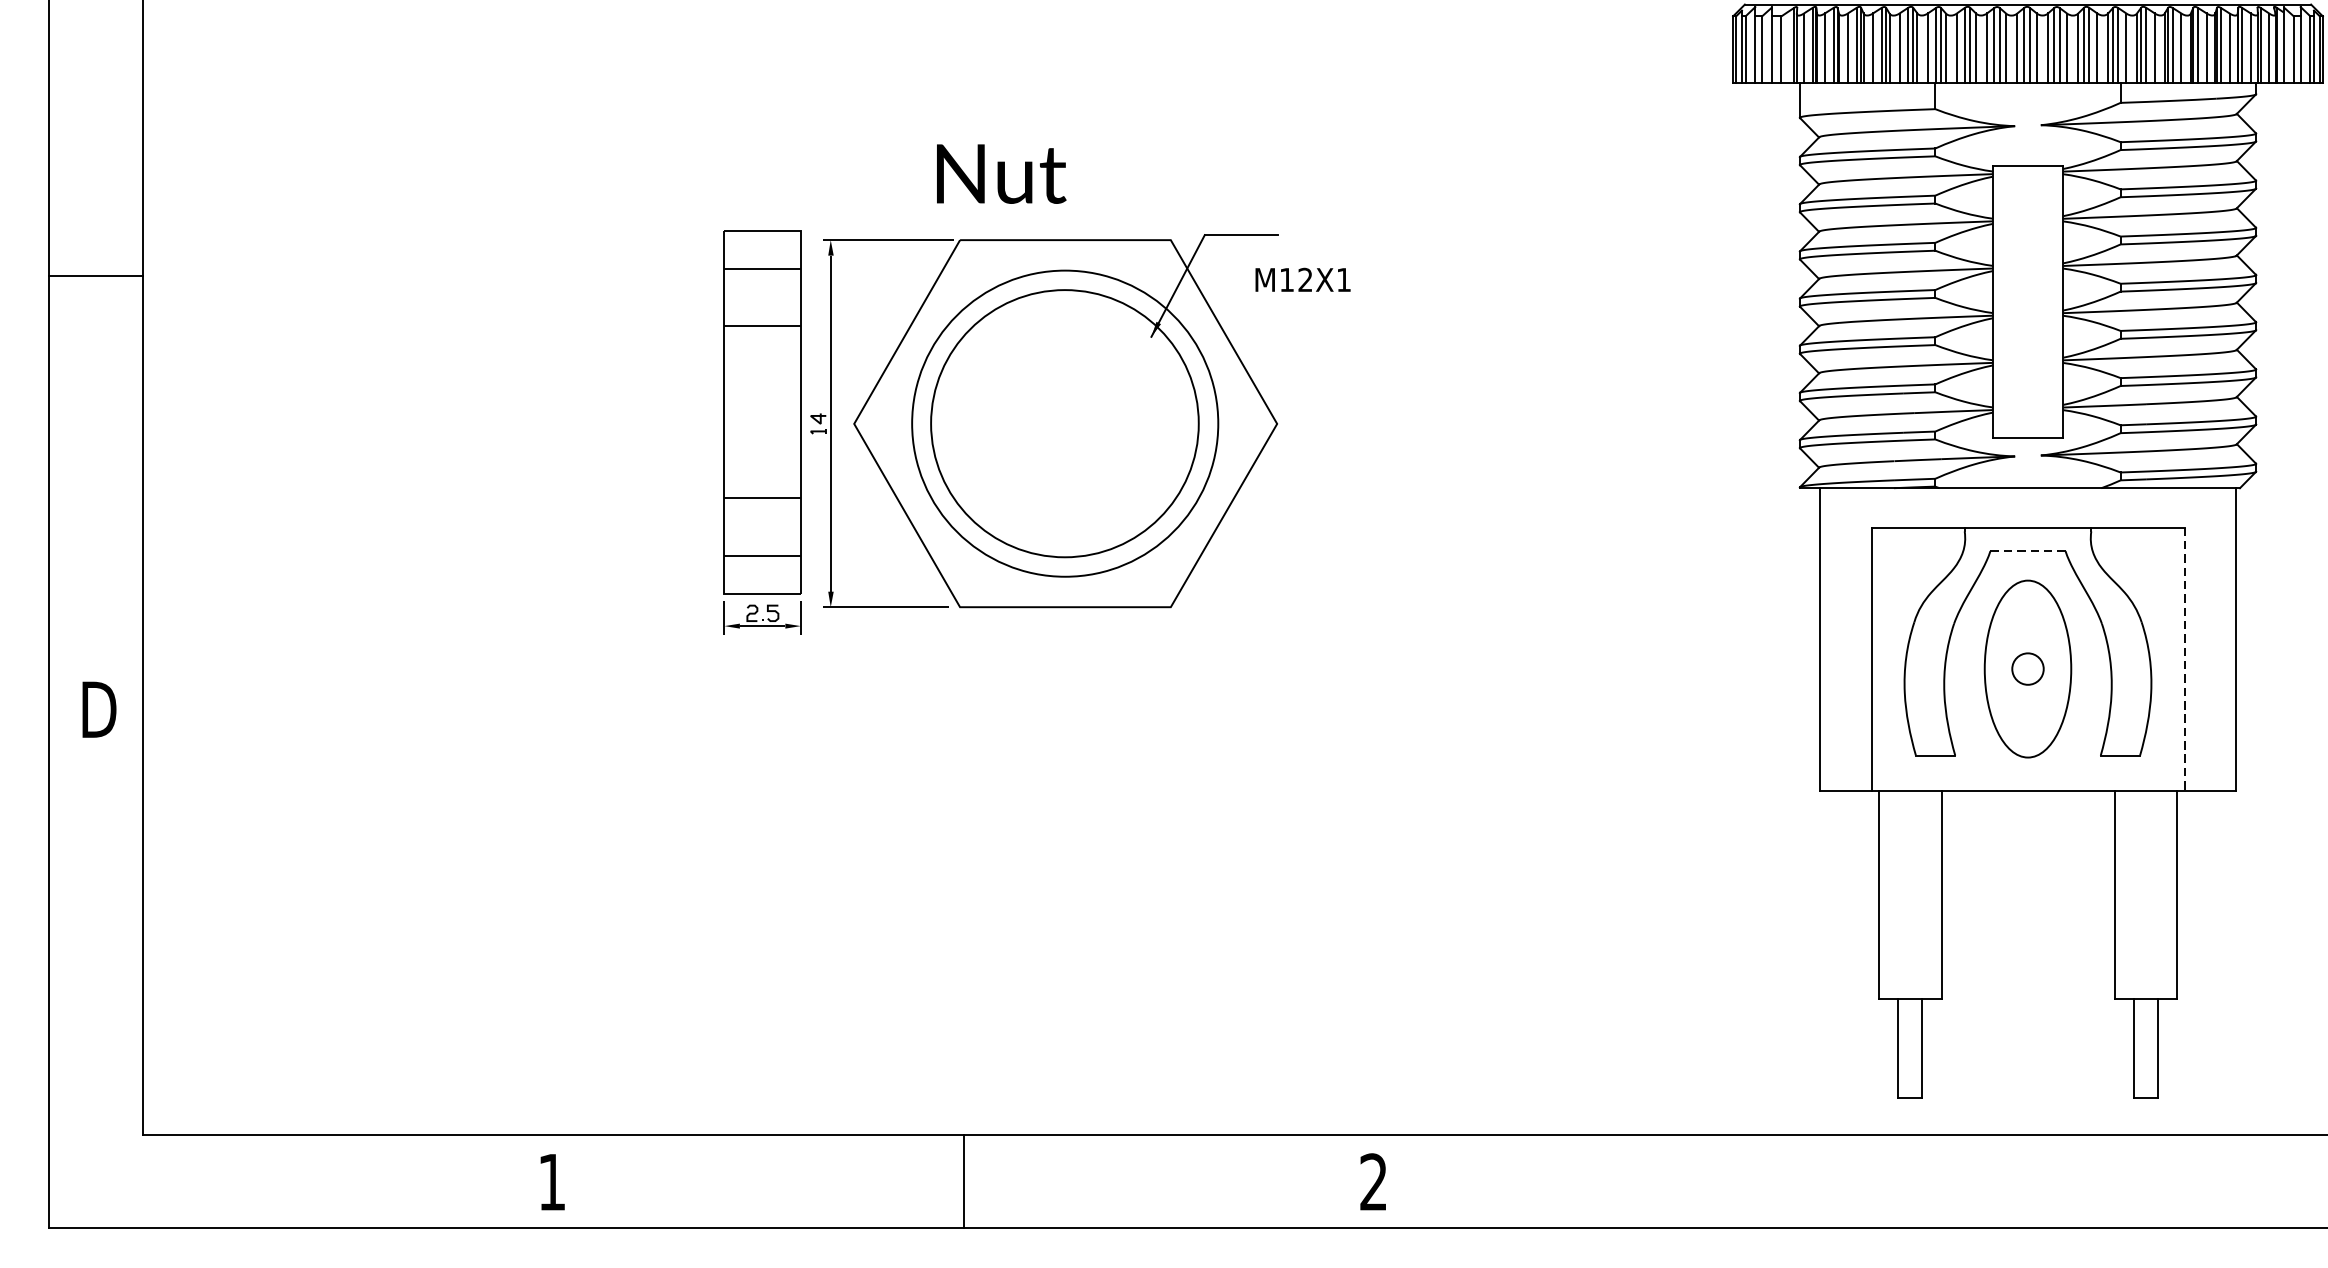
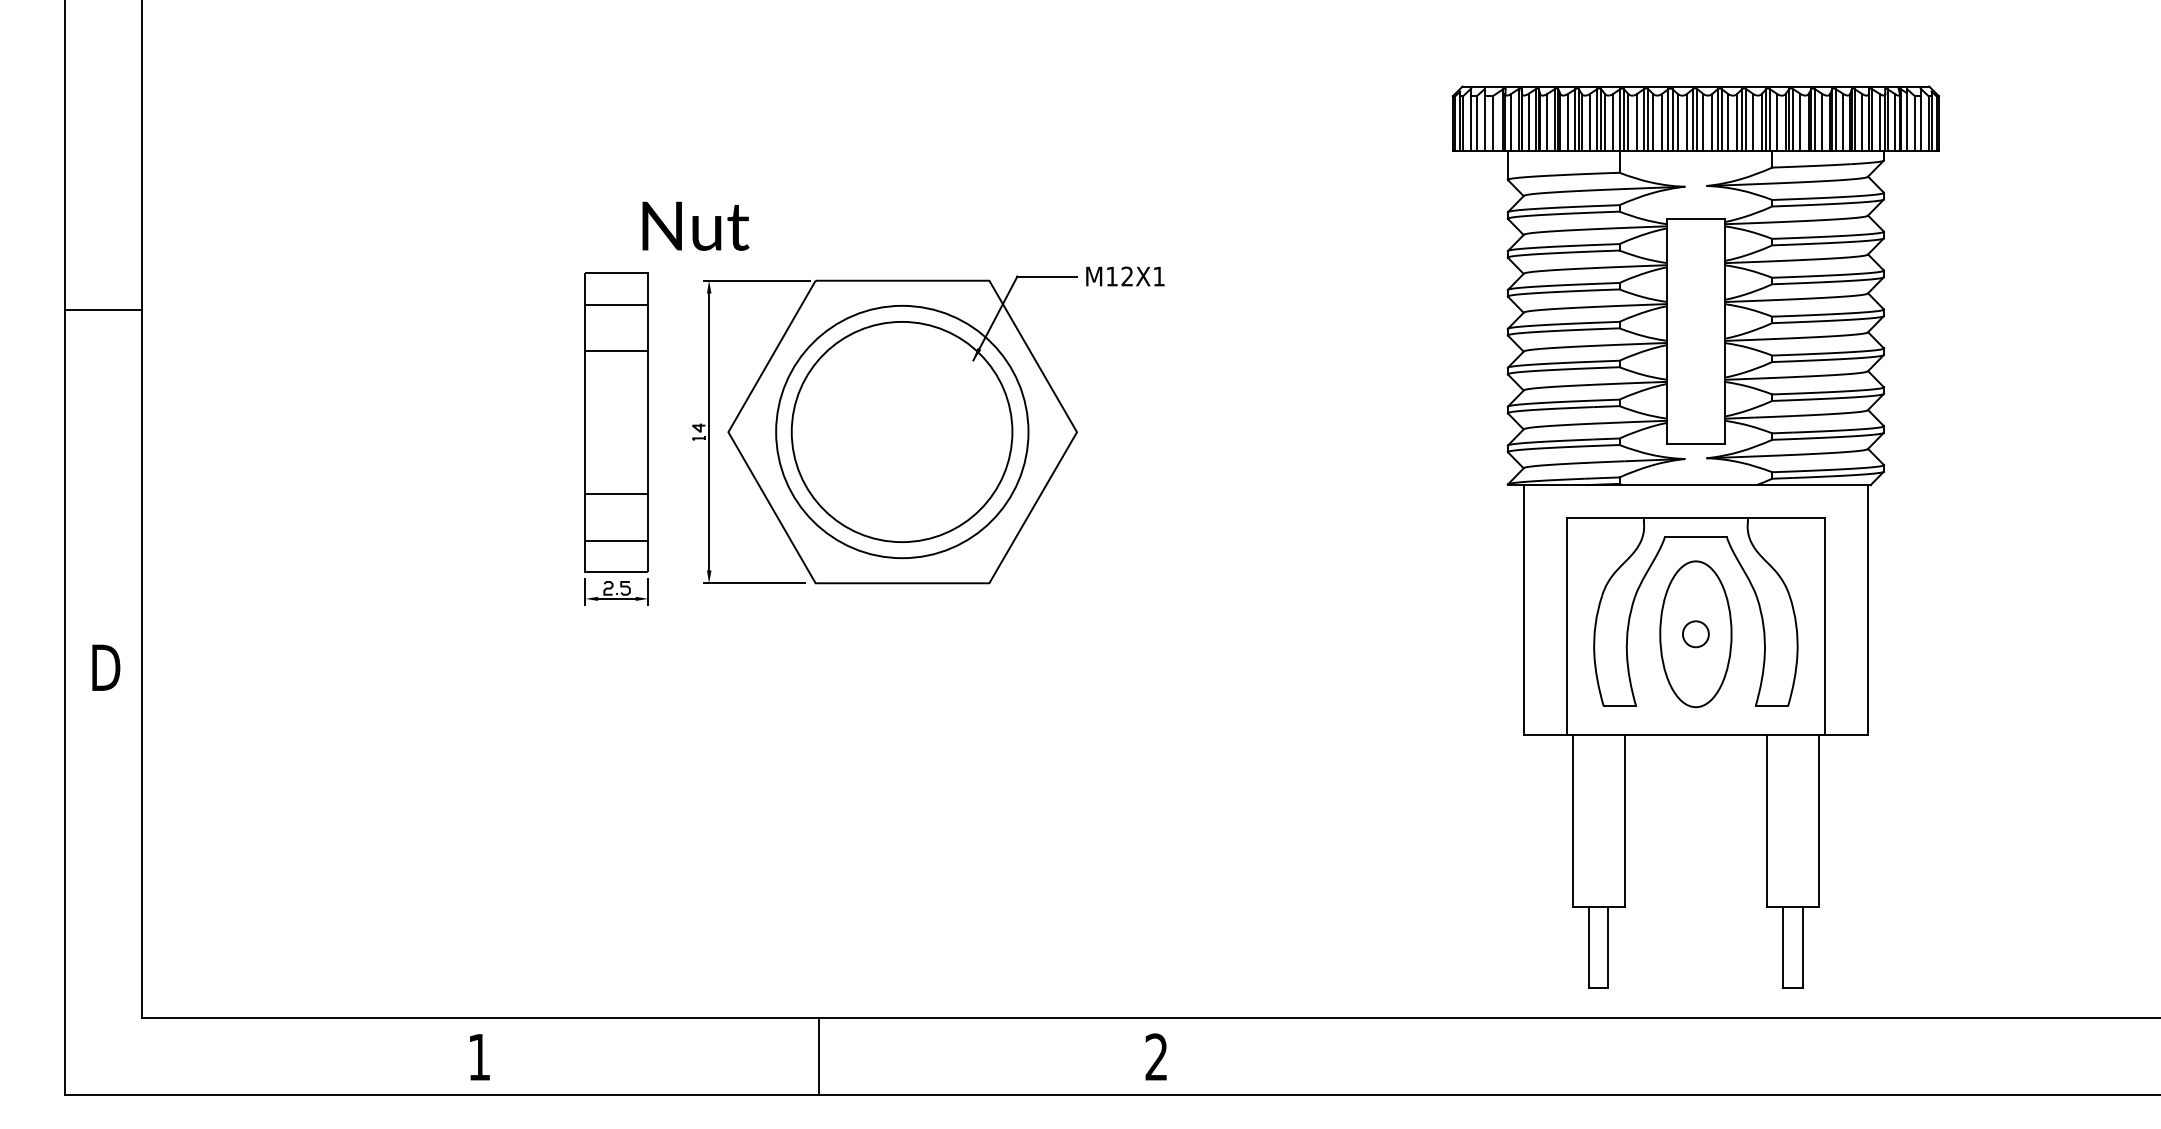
text: (1001, 173) -> (695, 225), moved
text: (1303, 279) -> (1125, 276), moved
part: (762, 431) -> (616, 438), moved
line: (2027, 551) -> (1695, 537), dashed -> solid
line: (2184, 659) -> (1824, 626), dashed -> solid

